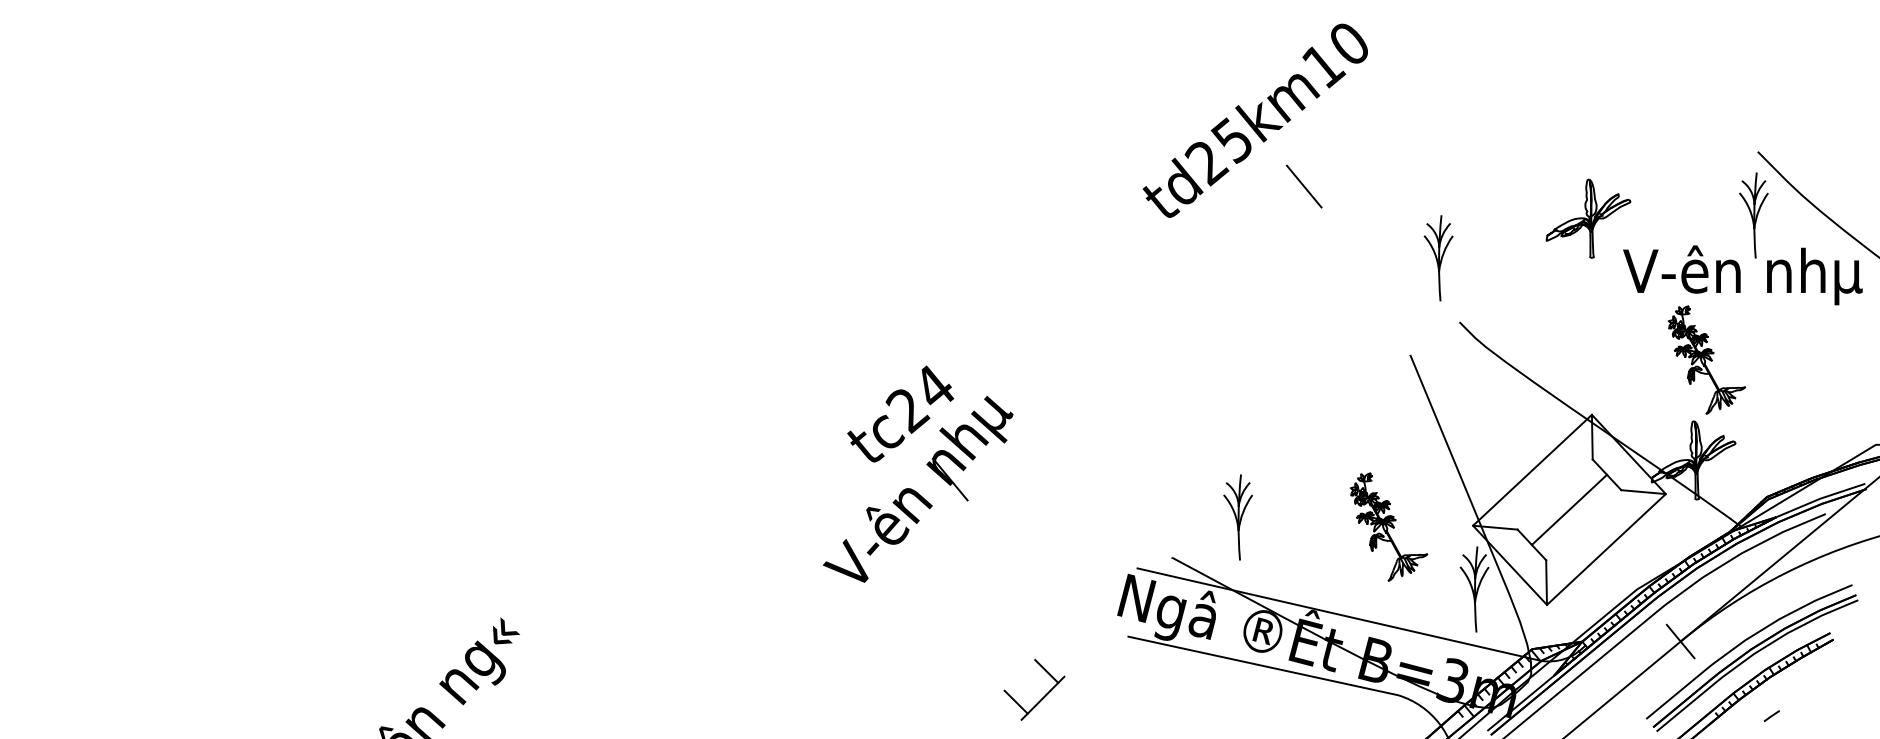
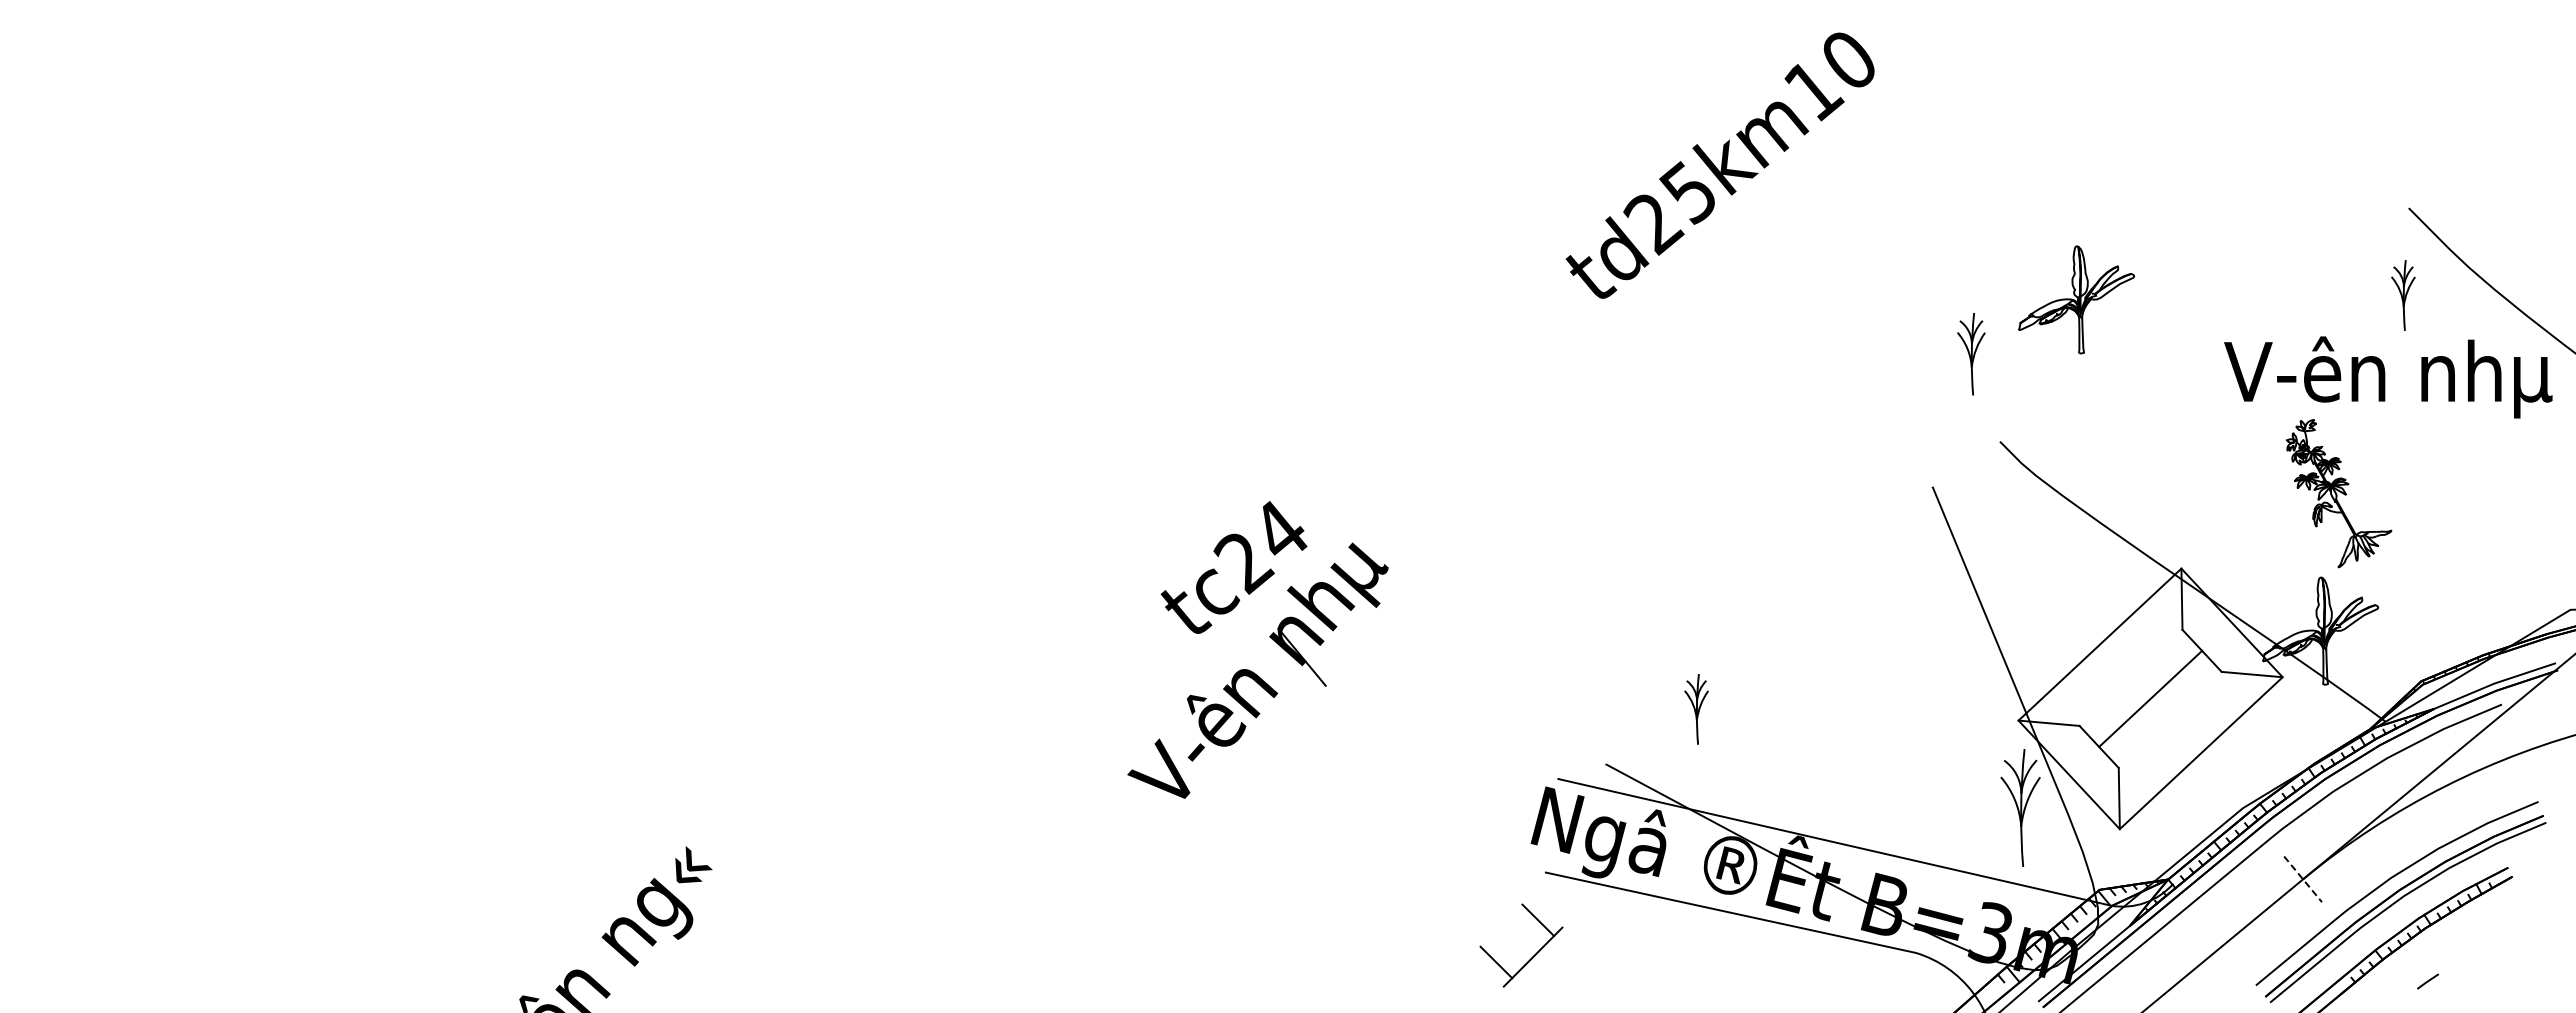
line: (1303, 186) -> (1786, 255), removed
part: (1753, 215) -> (2403, 295), size x0.6
part: (1588, 218) -> (2076, 299), moved
part: (1438, 258) -> (1971, 354), size x0.7
part: (1238, 517) -> (1696, 709), size x0.6
part: (1389, 527) -> (1903, 722), removed
line: (1681, 641) -> (2303, 879), solid -> dashed
part: (1042, 697) -> (1532, 956), moved

